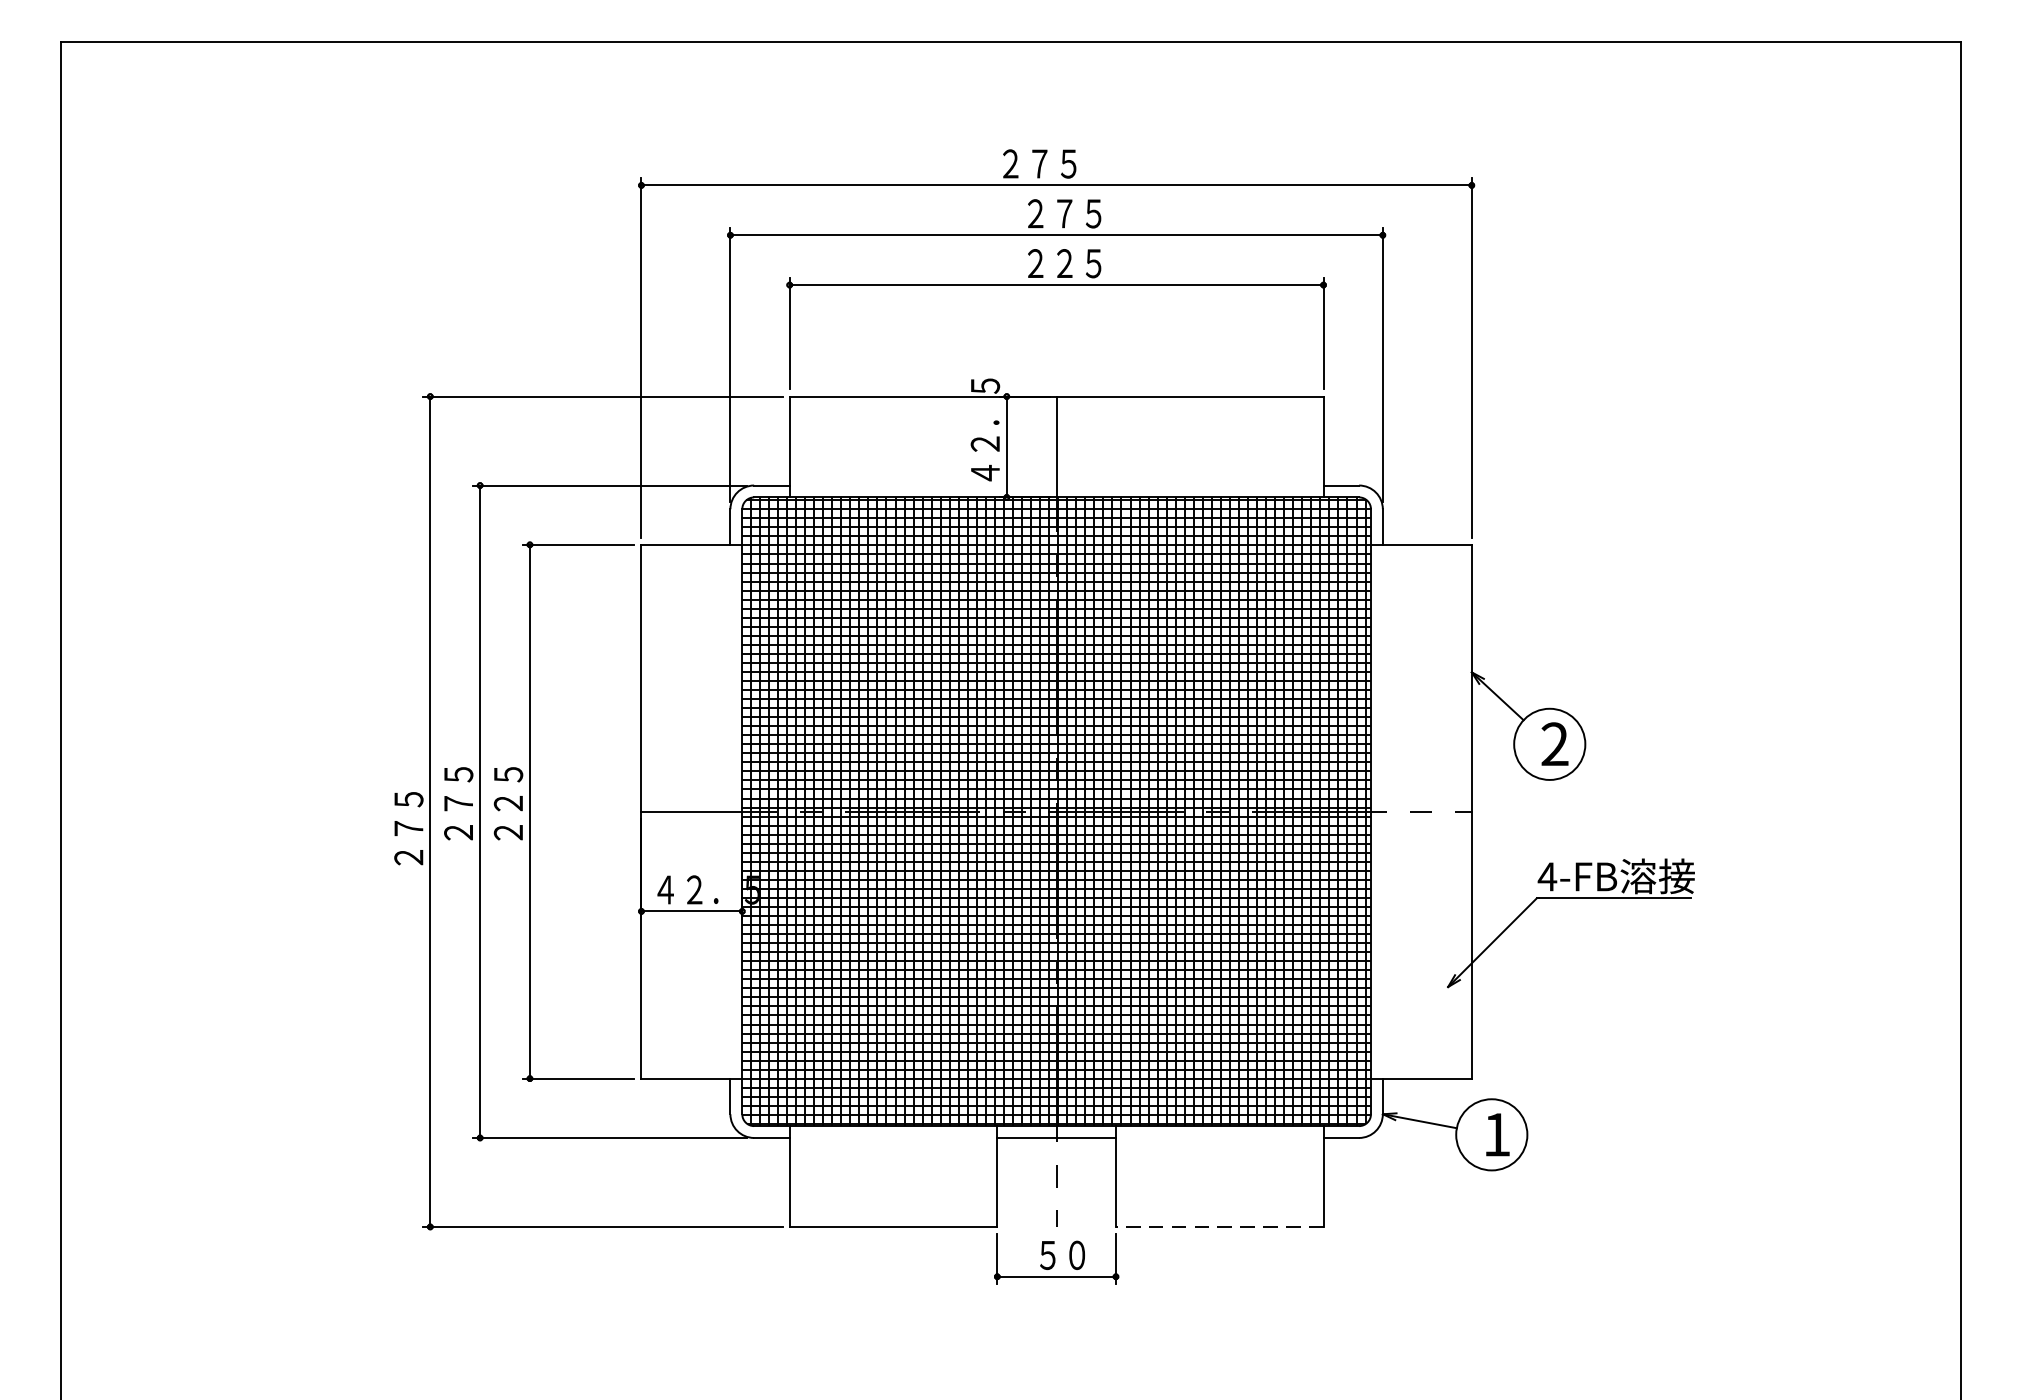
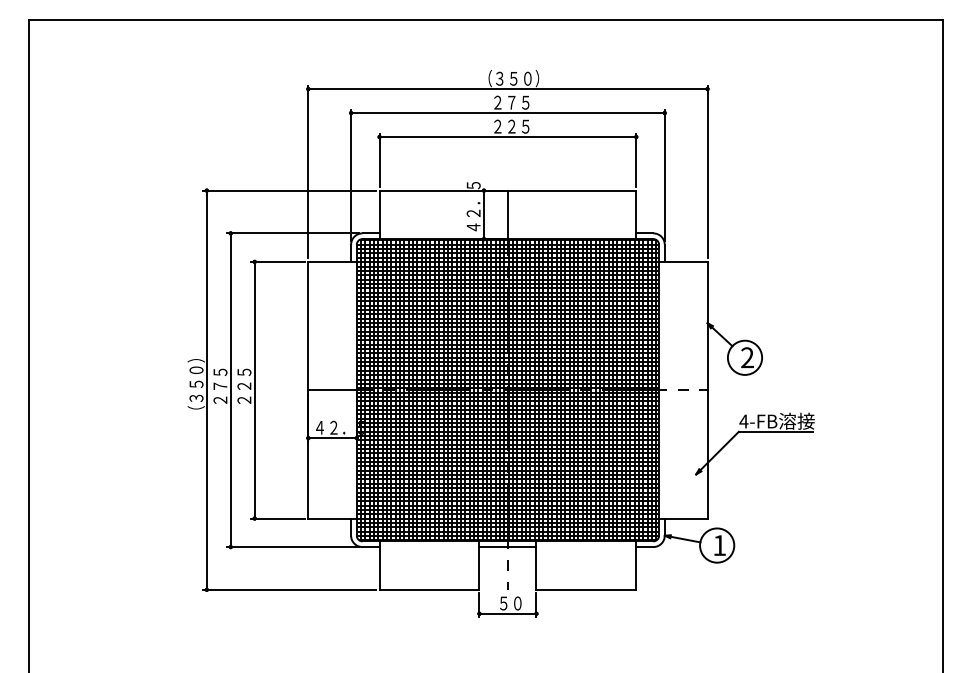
text: (1061, 163) -> (510, 78), ２７５ -> （３５０）
text: (406, 806) -> (195, 387), ２７５ -> （３５０）
line: (1220, 1226) -> (586, 589), dashed -> solid

